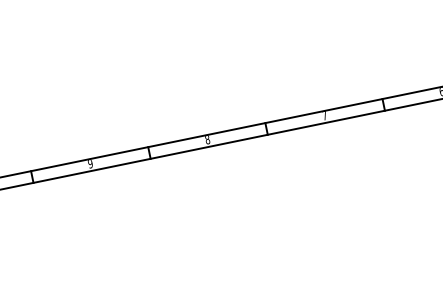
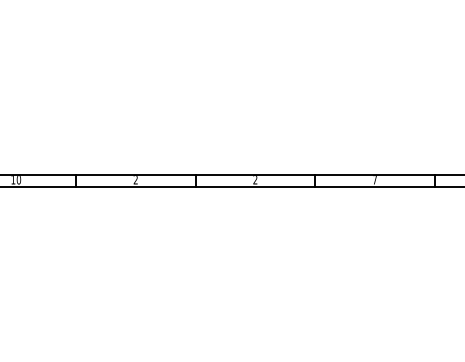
text: (207, 140) -> (255, 180), 8 -> 2
text: (90, 164) -> (135, 180), 9 -> 2

